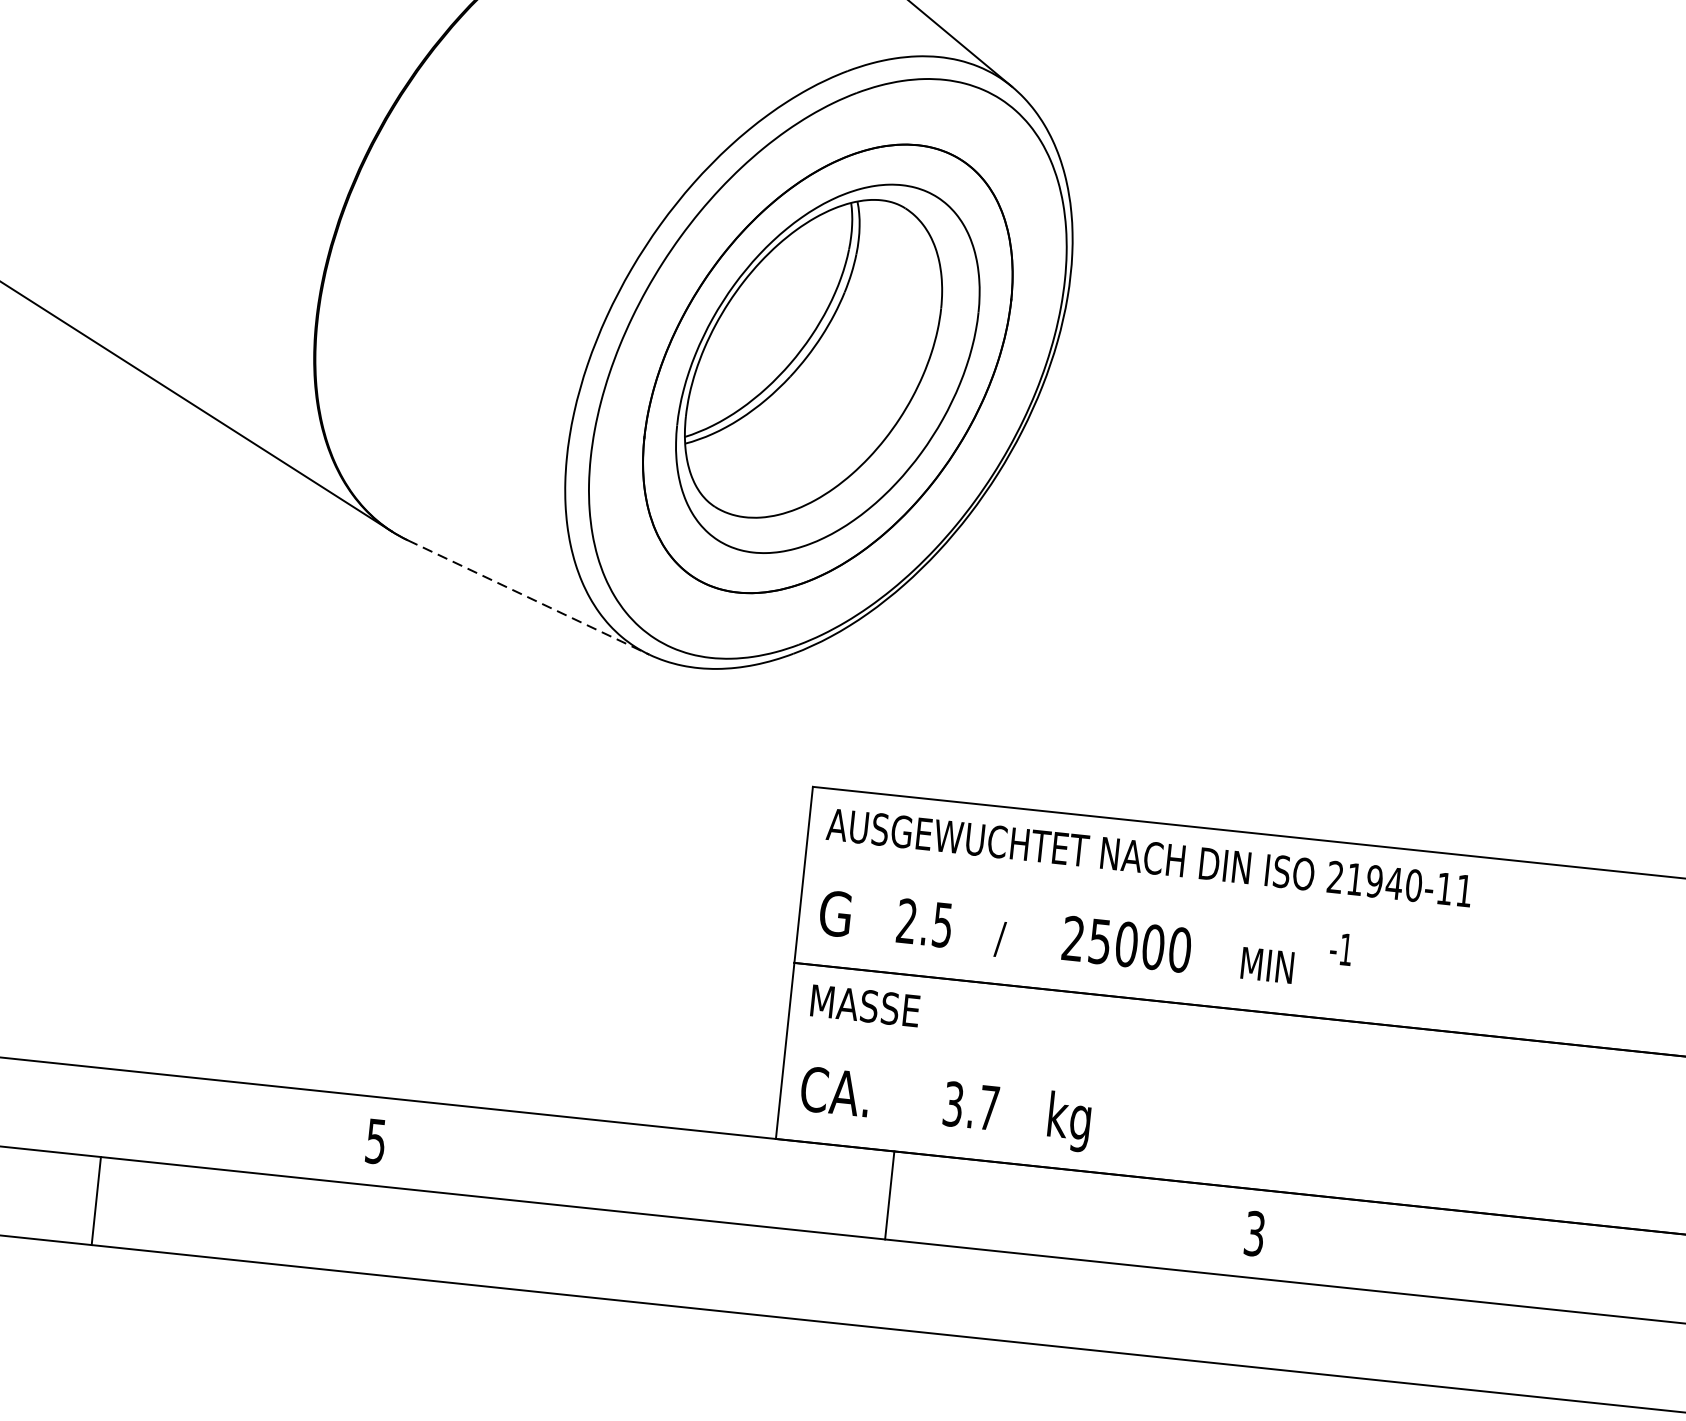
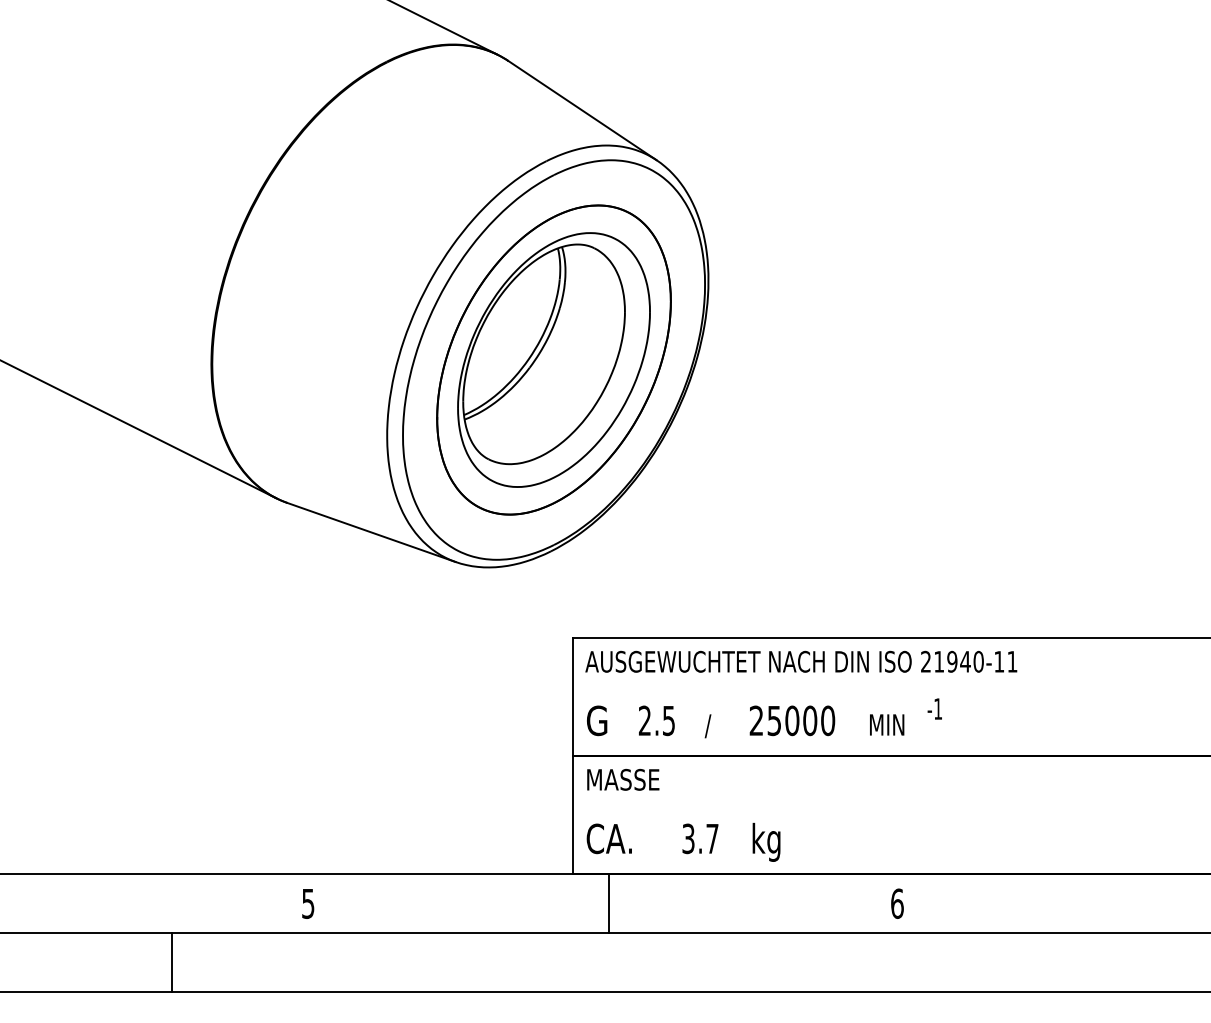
line: (530, 597) -> (372, 532), dashed -> solid
line: (889, 1194) -> (608, 903), moved
line: (95, 1200) -> (171, 962), moved
text: (1254, 1233) -> (897, 903), 3 -> 6

